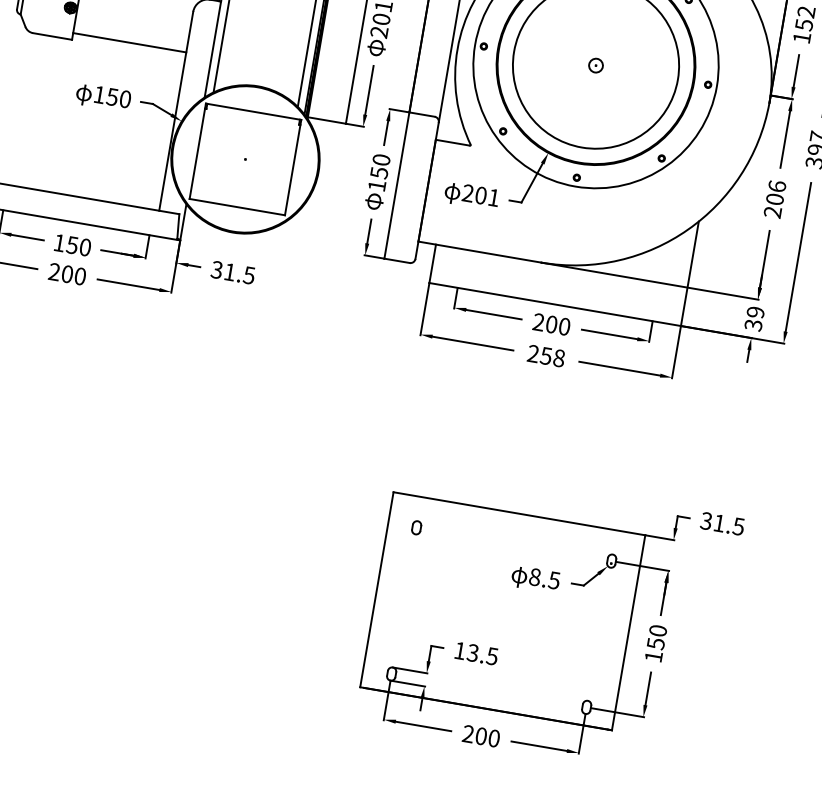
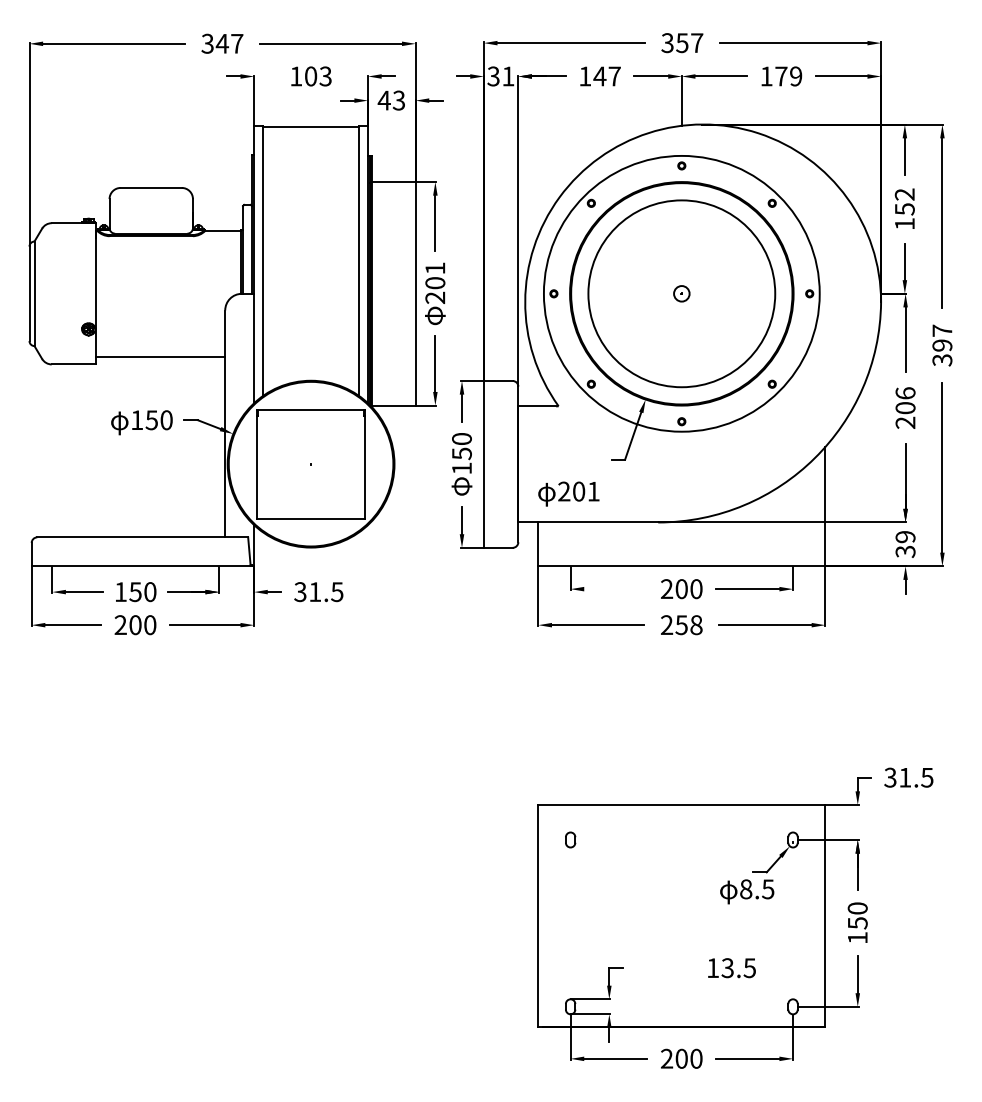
text: (471, 195) -> (568, 493), moved
line: (493, 314) -> (615, 589), removed
text: (535, 579) -> (747, 891), moved
text: (476, 653) -> (731, 968), moved

